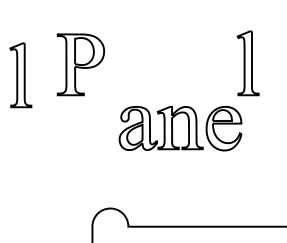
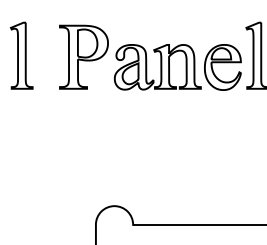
part: (20, 75) -> (21, 55), moved
part: (172, 128) -> (169, 67), moved

